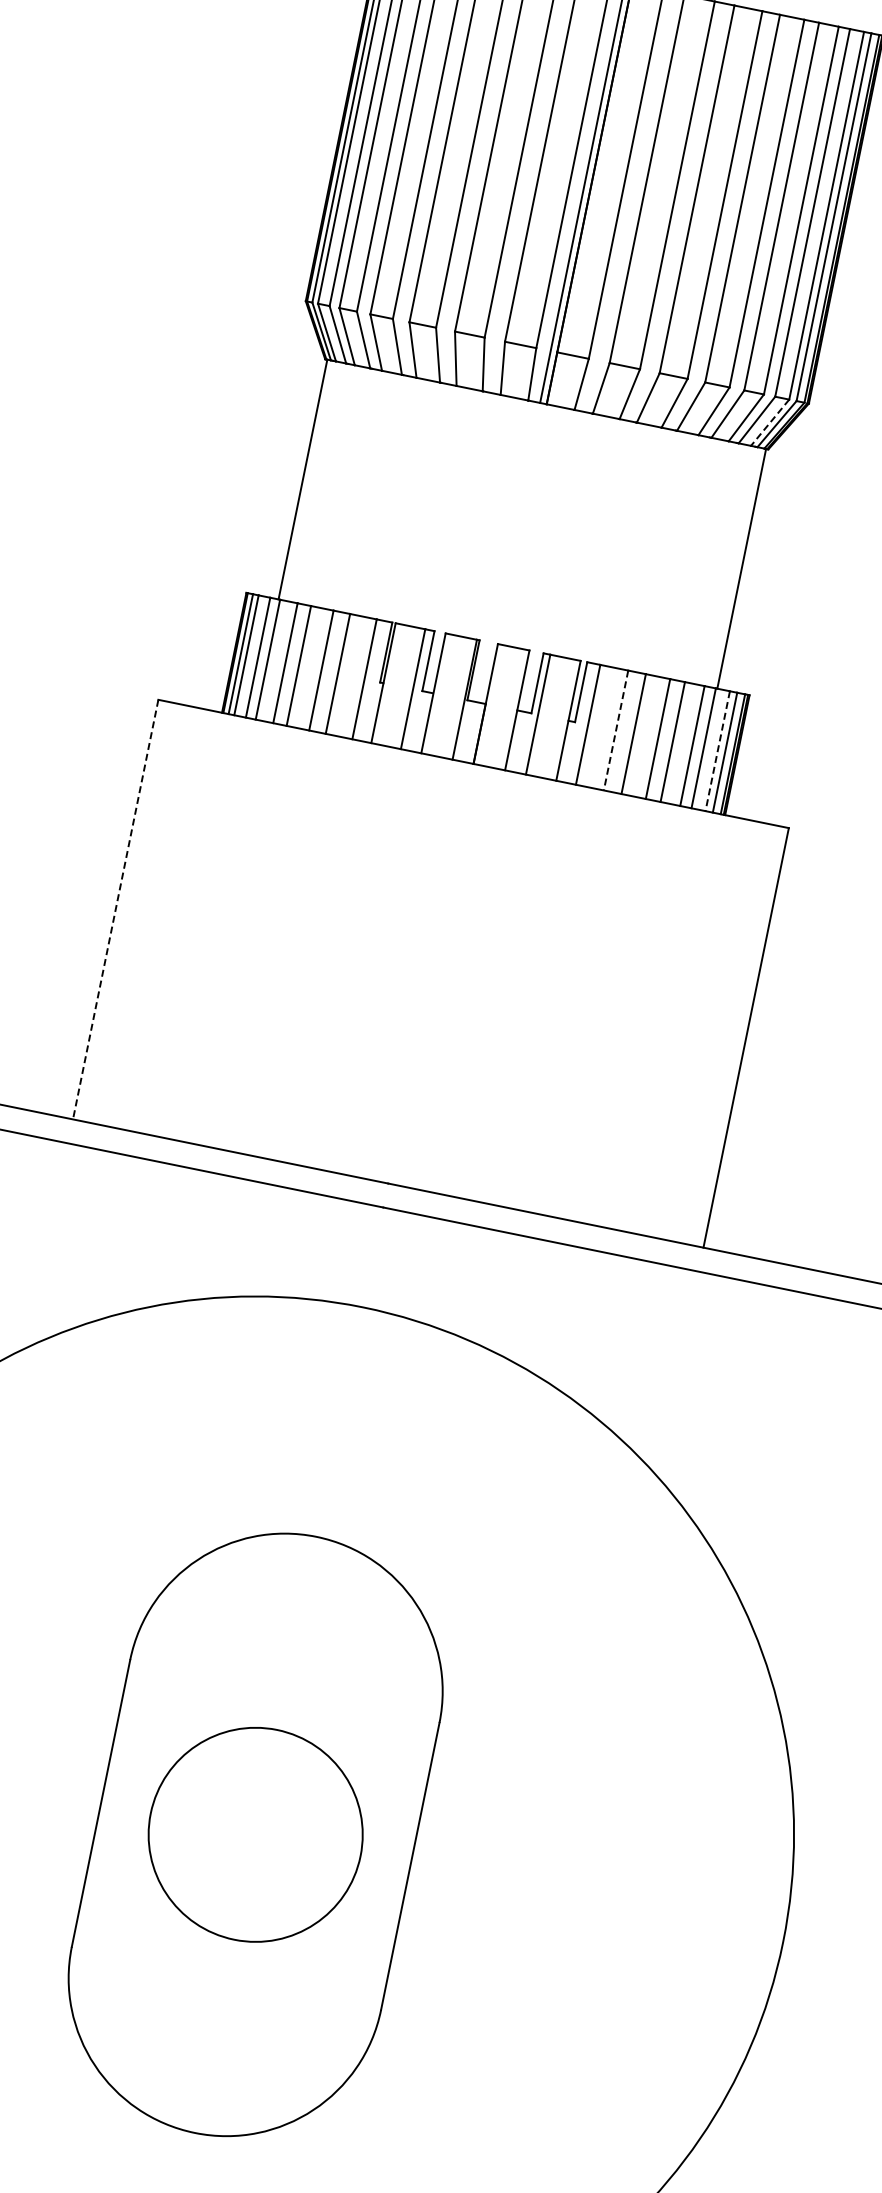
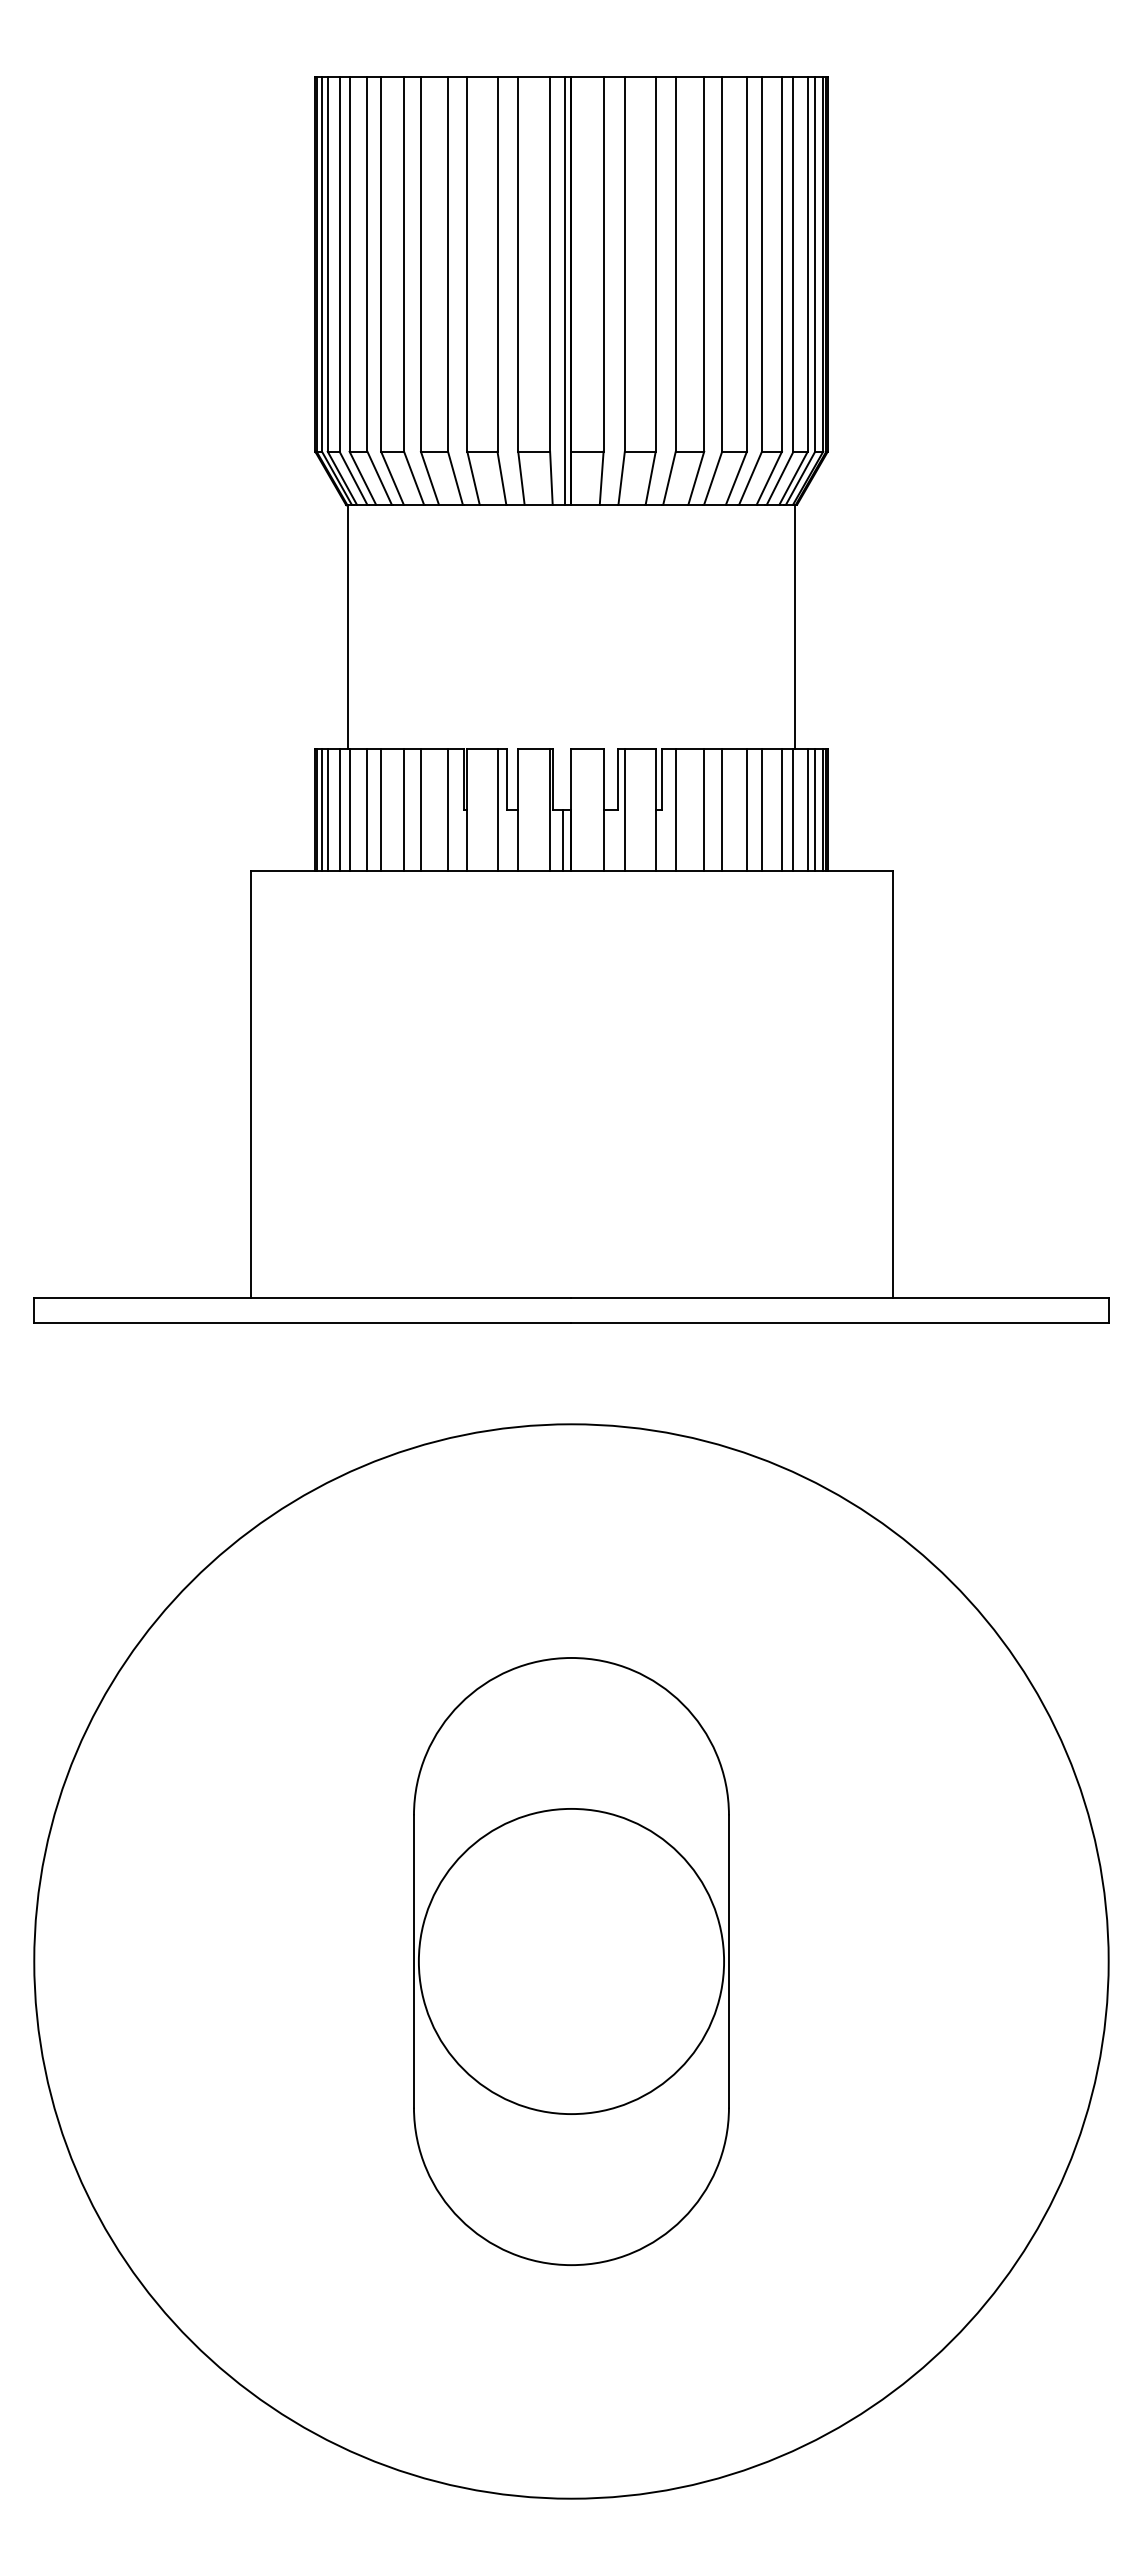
line: (769, 423) -> (793, 478), dashed -> solid
line: (471, 731) -> (562, 839), added
line: (616, 731) -> (704, 810), dashed -> solid
line: (717, 751) -> (807, 810), dashed -> solid
line: (115, 909) -> (250, 1084), dashed -> solid
circle: (255, 1834) -> (571, 1961), size x1.43

